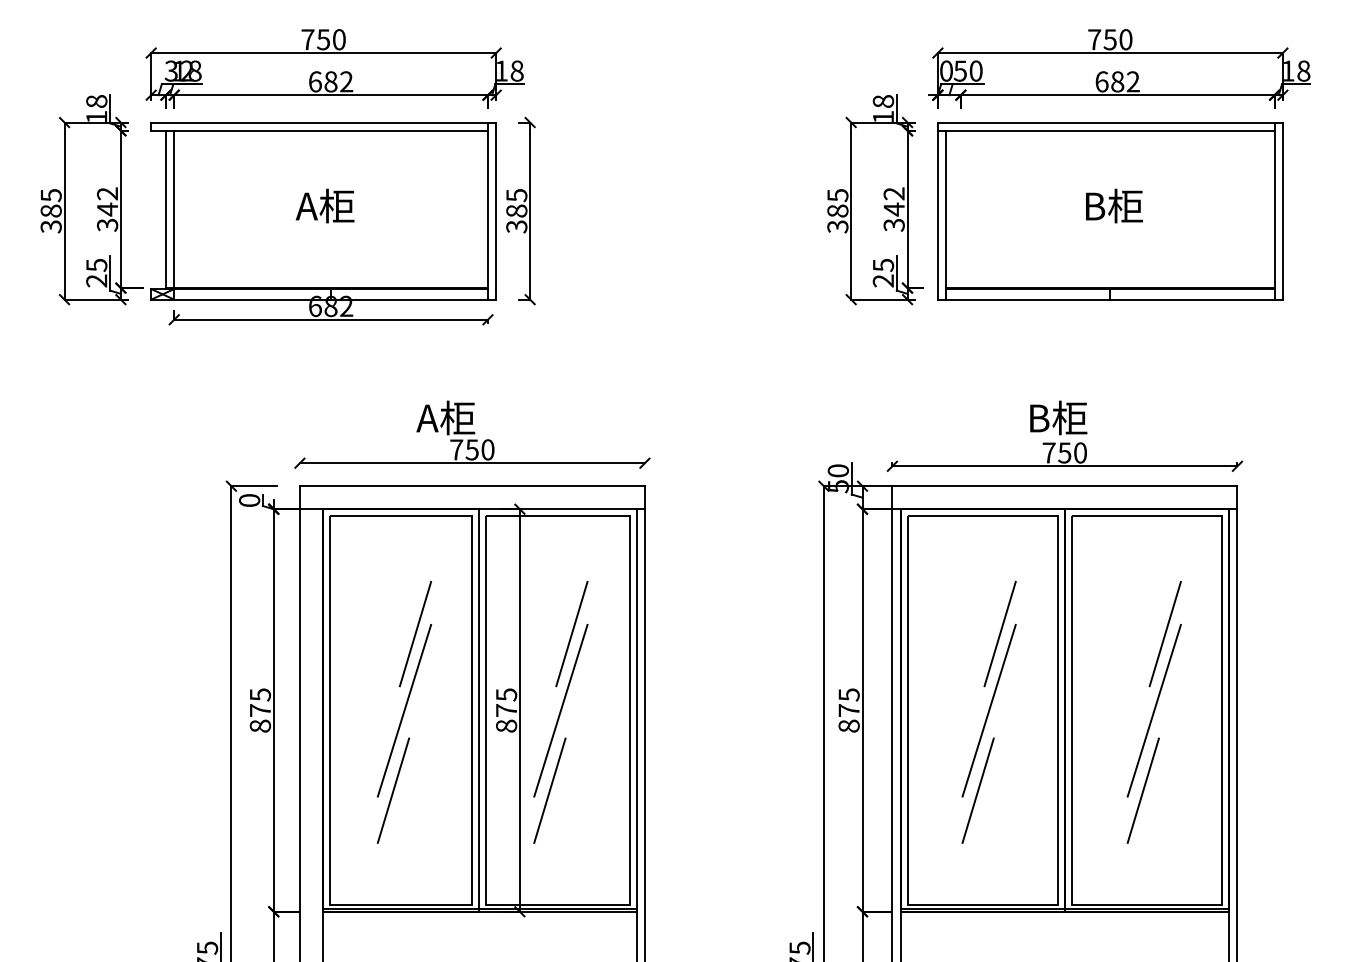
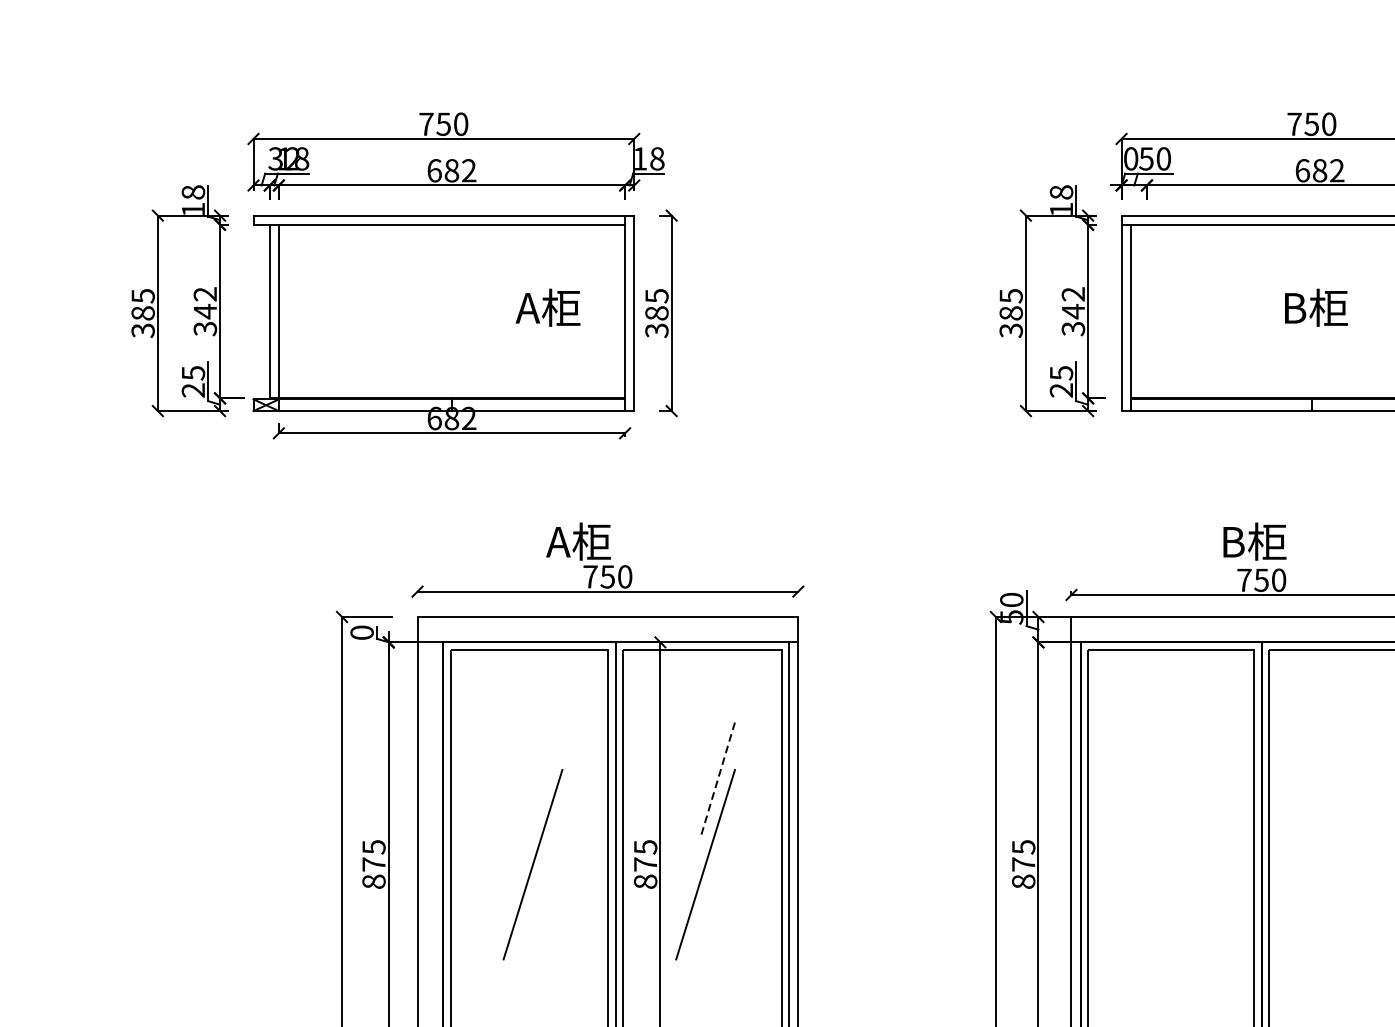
text: (324, 205) -> (547, 307), moved
line: (999, 633) -> (1189, 779), removed
line: (1164, 633) -> (1371, 779), removed
line: (415, 634) -> (545, 780), removed
line: (571, 634) -> (717, 780), solid -> dashed
line: (988, 710) -> (1177, 864), removed
line: (1153, 710) -> (1359, 864), removed
line: (393, 790) -> (520, 952), removed
line: (549, 790) -> (693, 952), removed
line: (977, 790) -> (1165, 952), removed
line: (1142, 790) -> (1347, 952), removed

